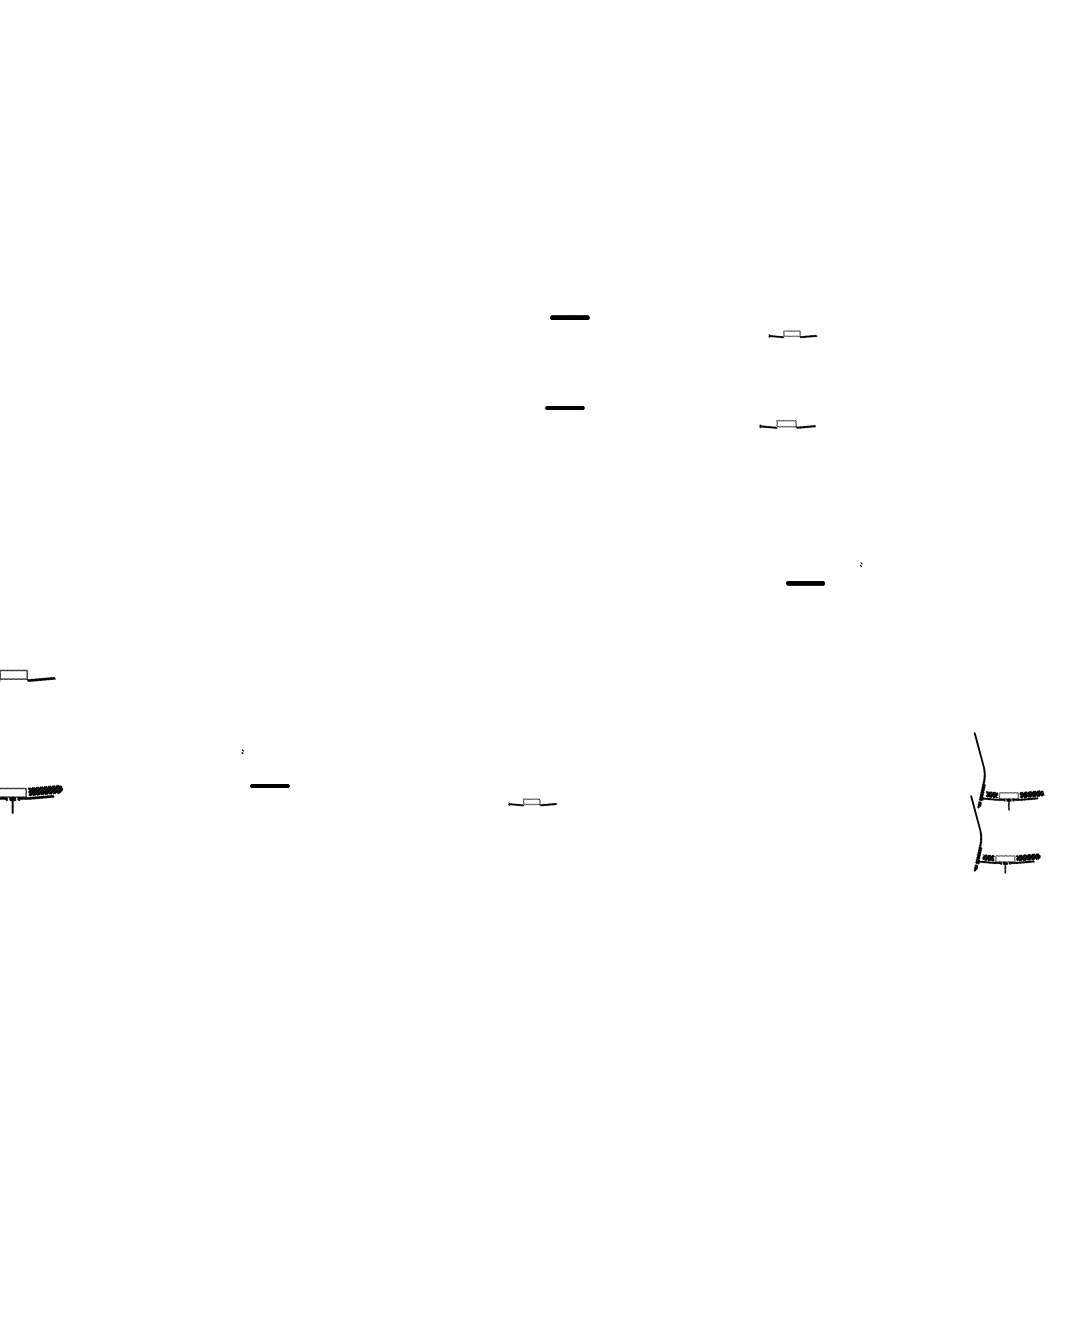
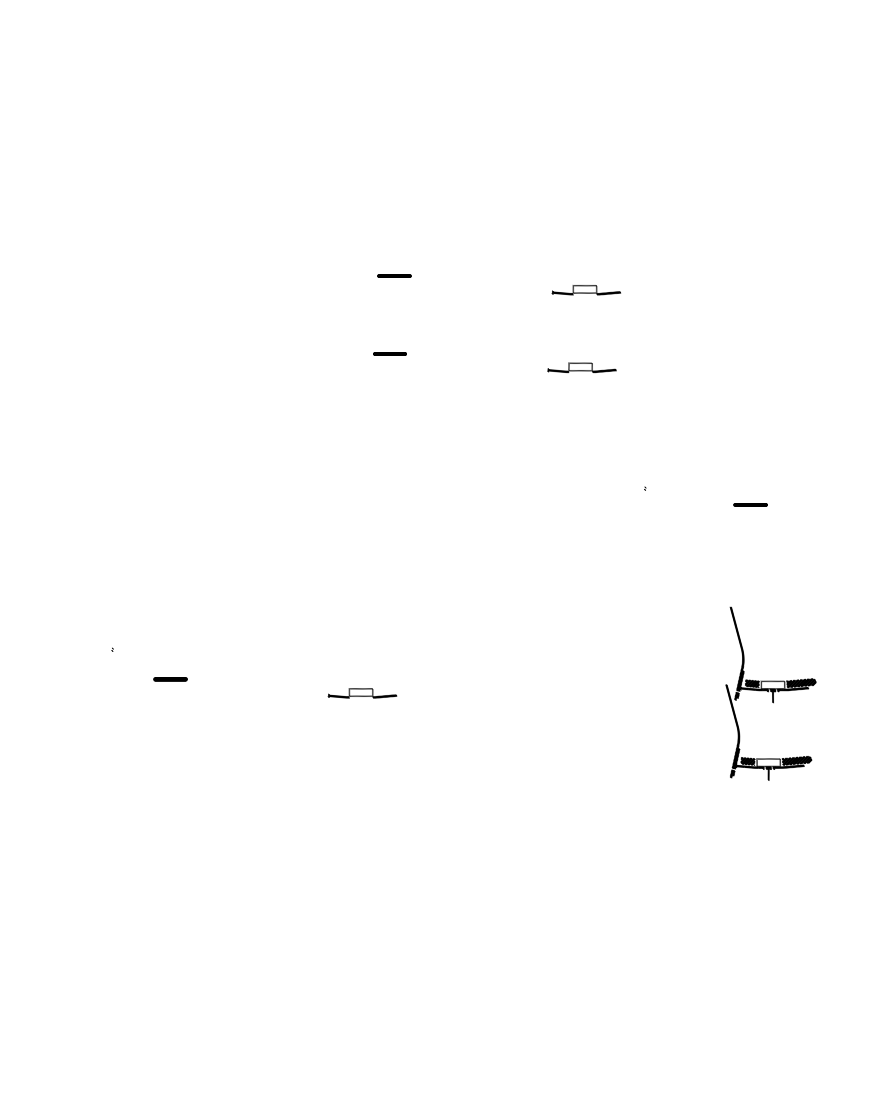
part: (792, 334) -> (586, 290), size x1.67
part: (787, 424) -> (581, 367), size x1.43
line: (805, 583) -> (750, 504), moved
line: (269, 785) -> (170, 678), moved
part: (532, 802) -> (362, 693), size x1.67
part: (1006, 802) -> (770, 693), size x1.43

